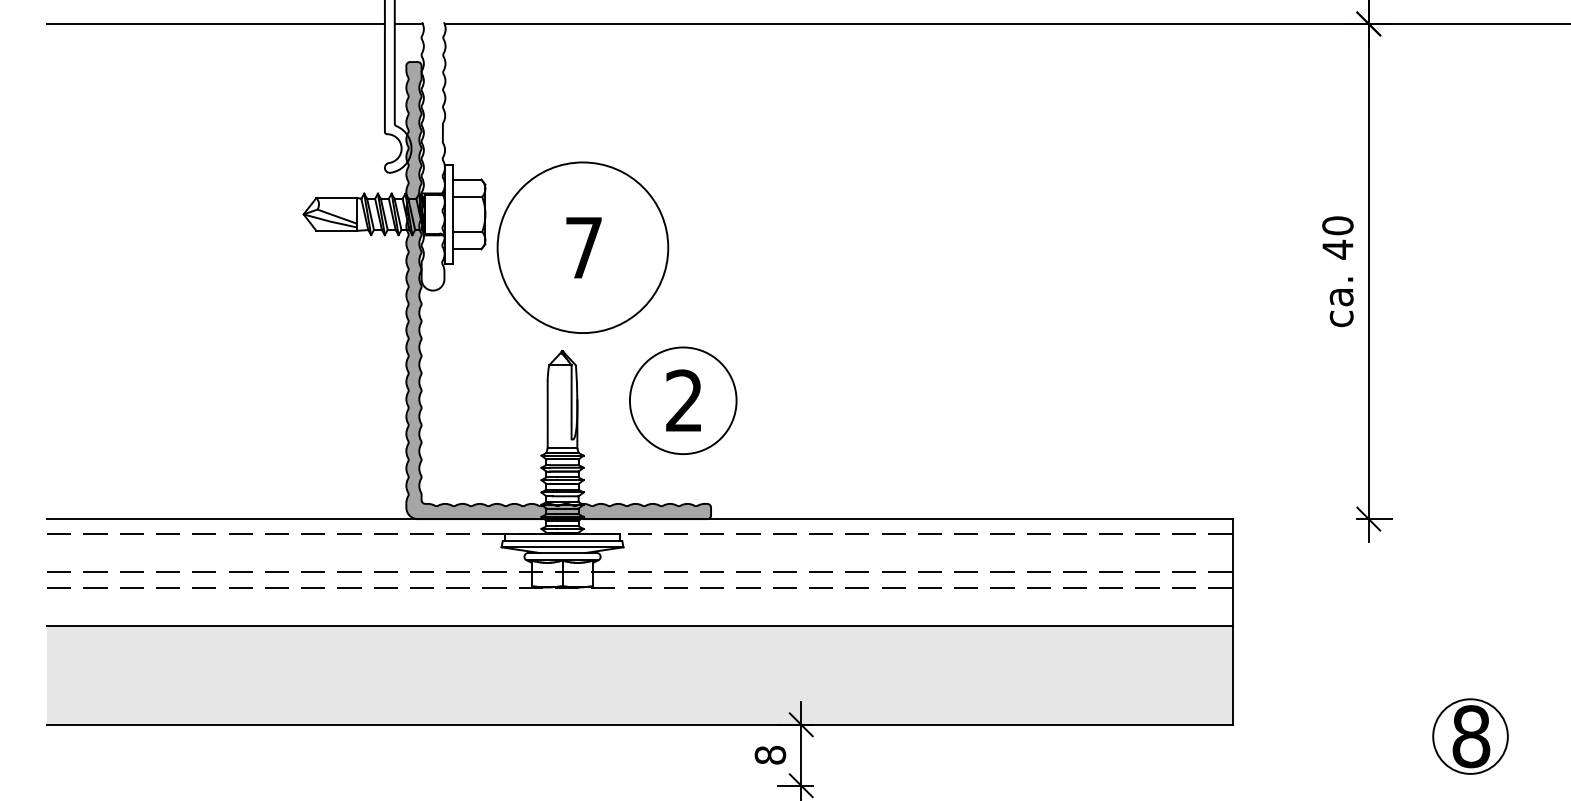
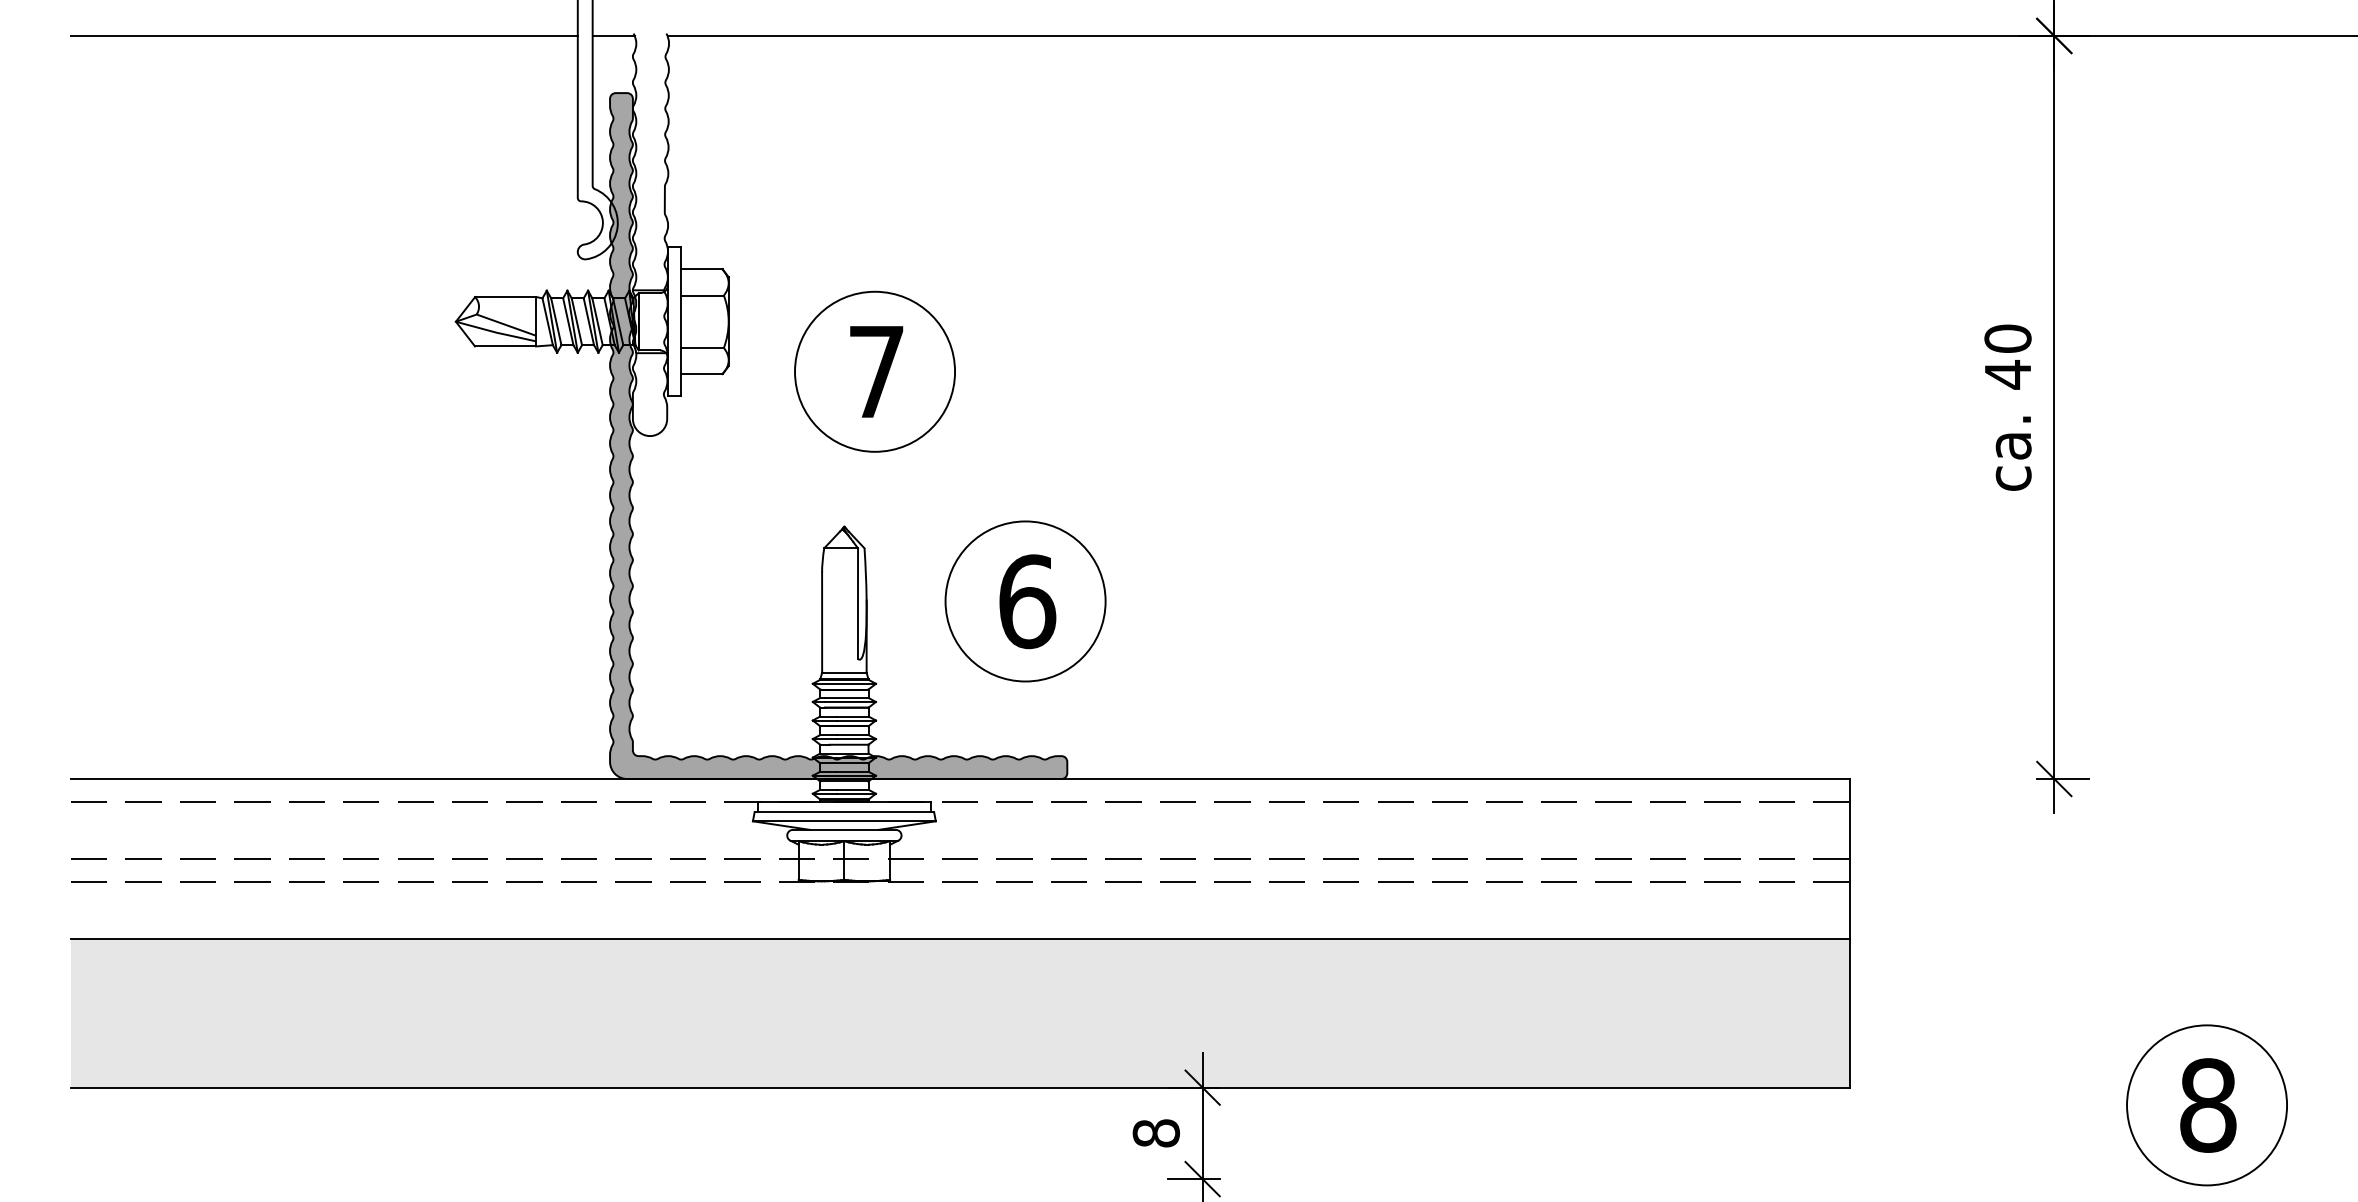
circle: (582, 247) -> (874, 371), size x0.62
text: (684, 400) -> (1027, 601), 2 -> 6
circle: (1470, 736) -> (2206, 1105), size x1.43

